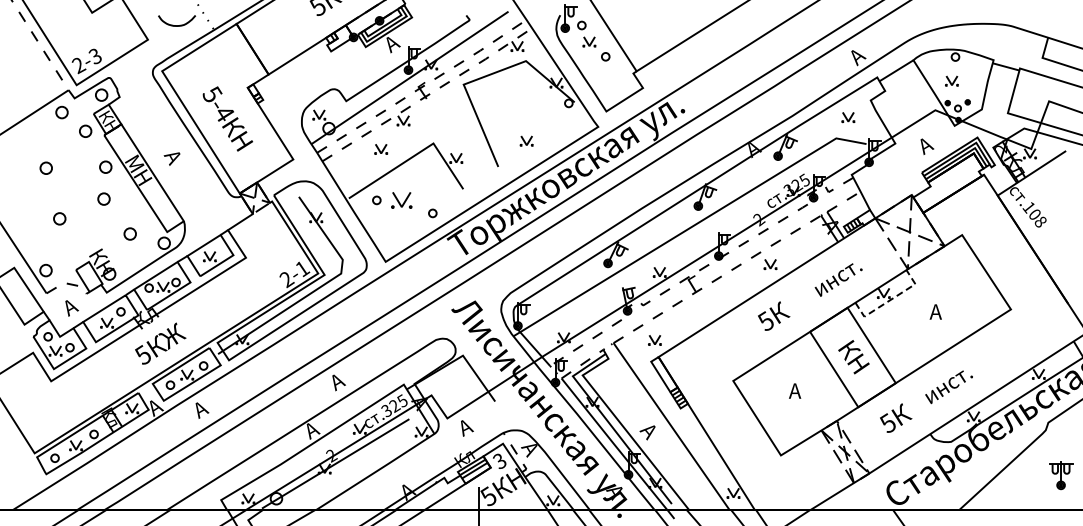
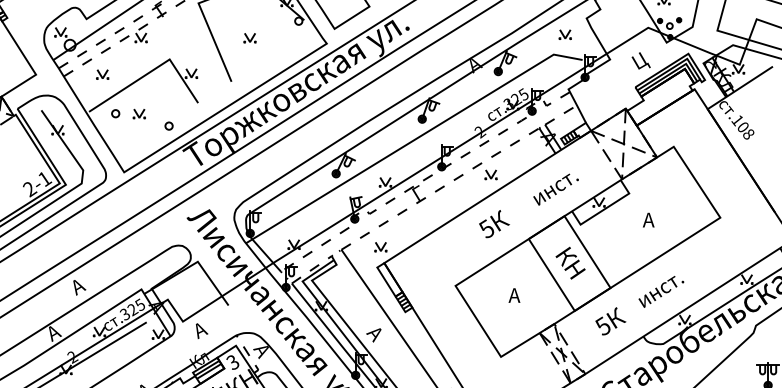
part: (526, 140) -> (249, 37), moved
text: (927, 145) -> (640, 61), А -> Ц
part: (381, 149) -> (102, 74), moved
part: (401, 200) -> (139, 113), size x0.62
line: (890, 300) -> (605, 209), dashed -> solid

